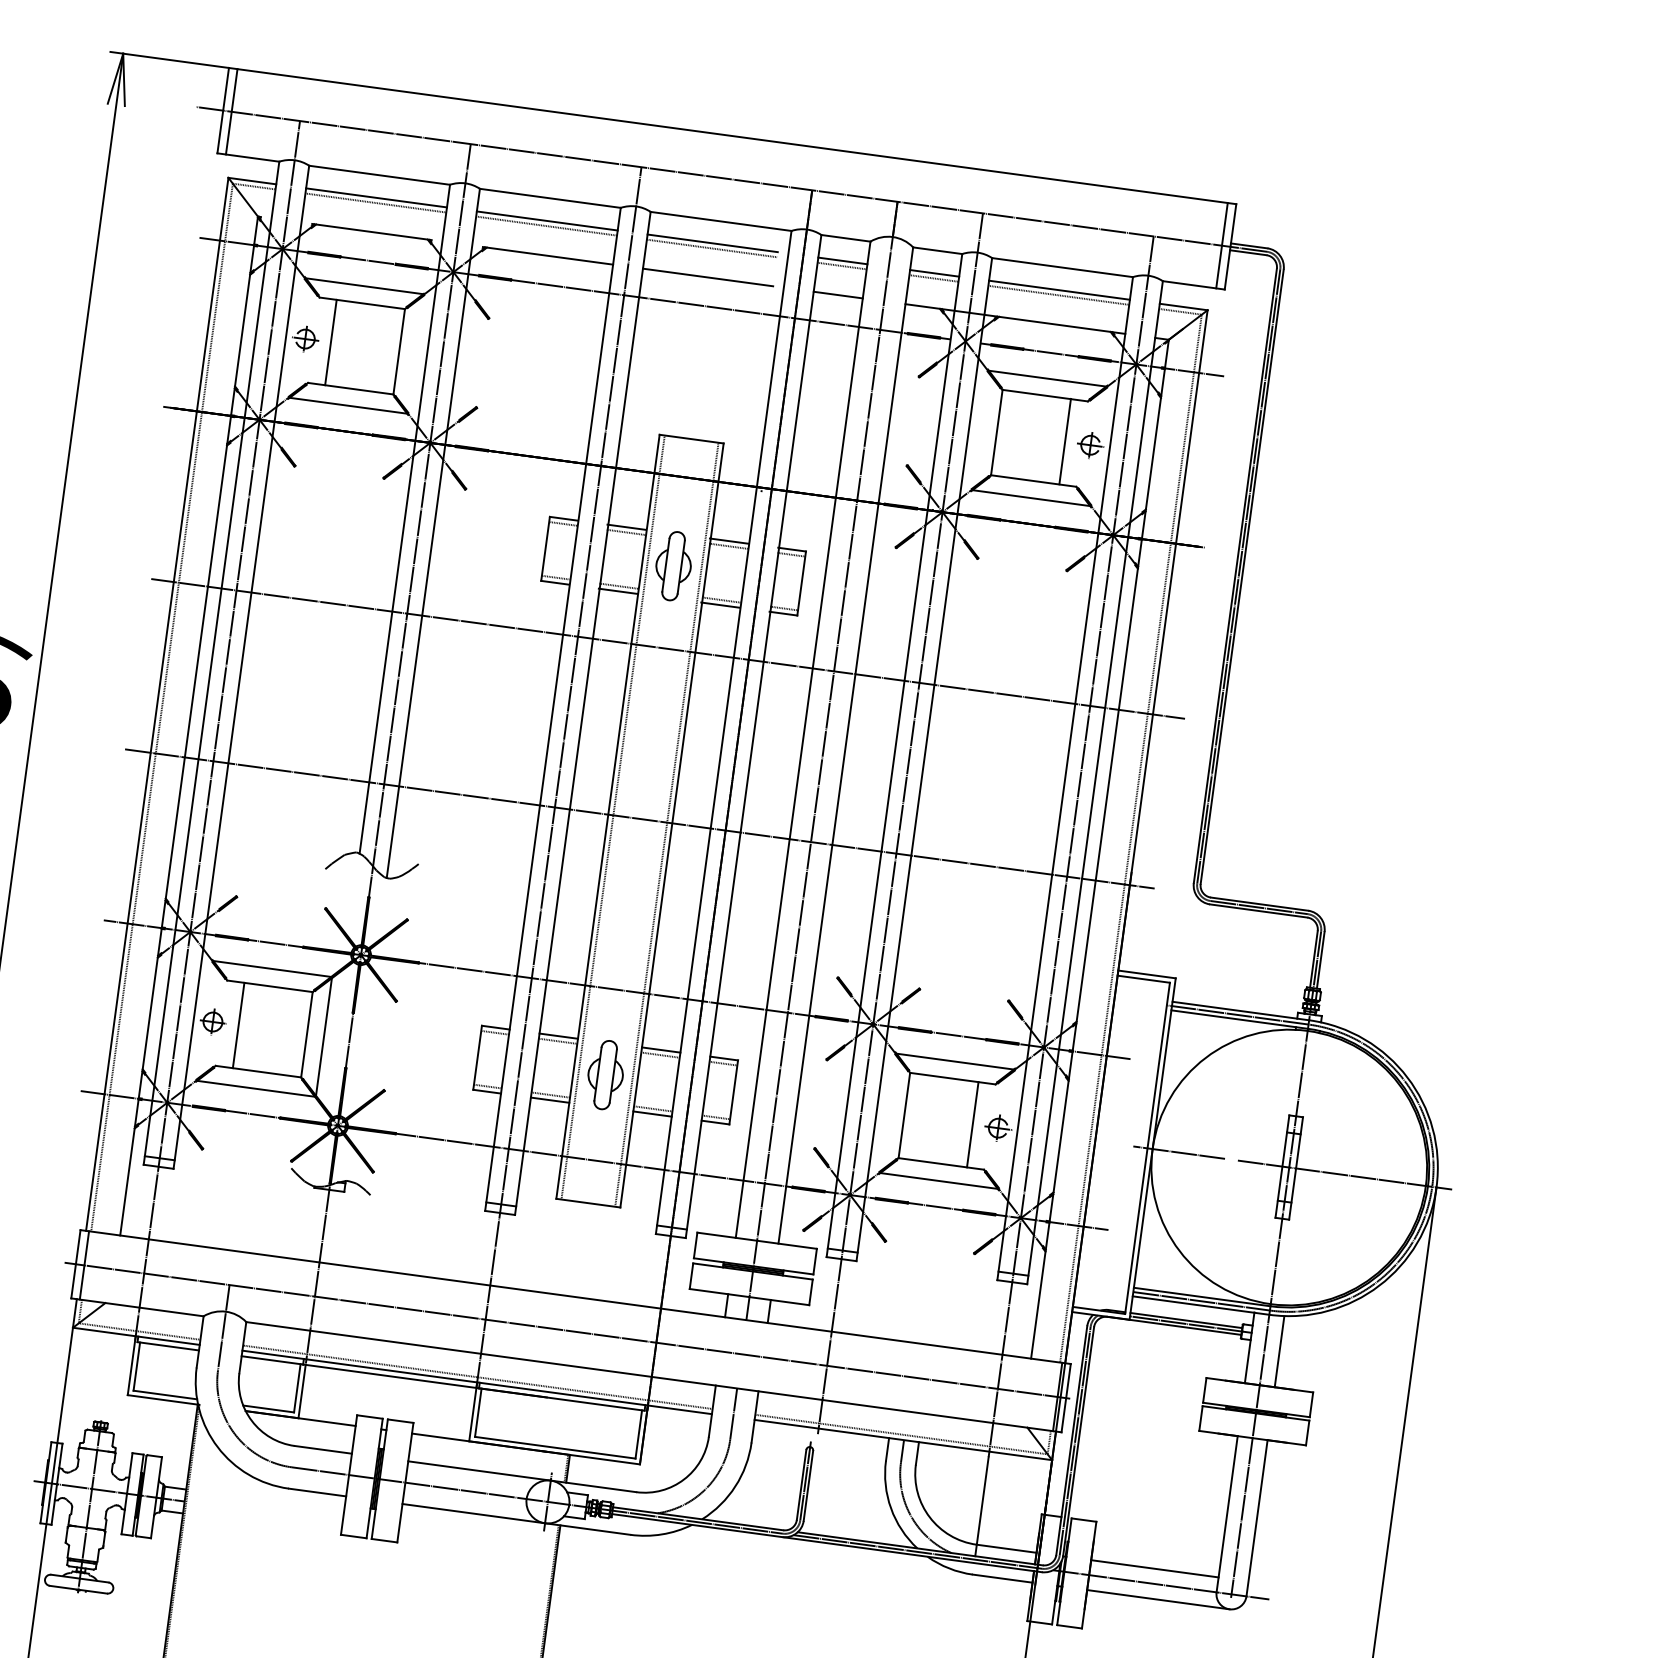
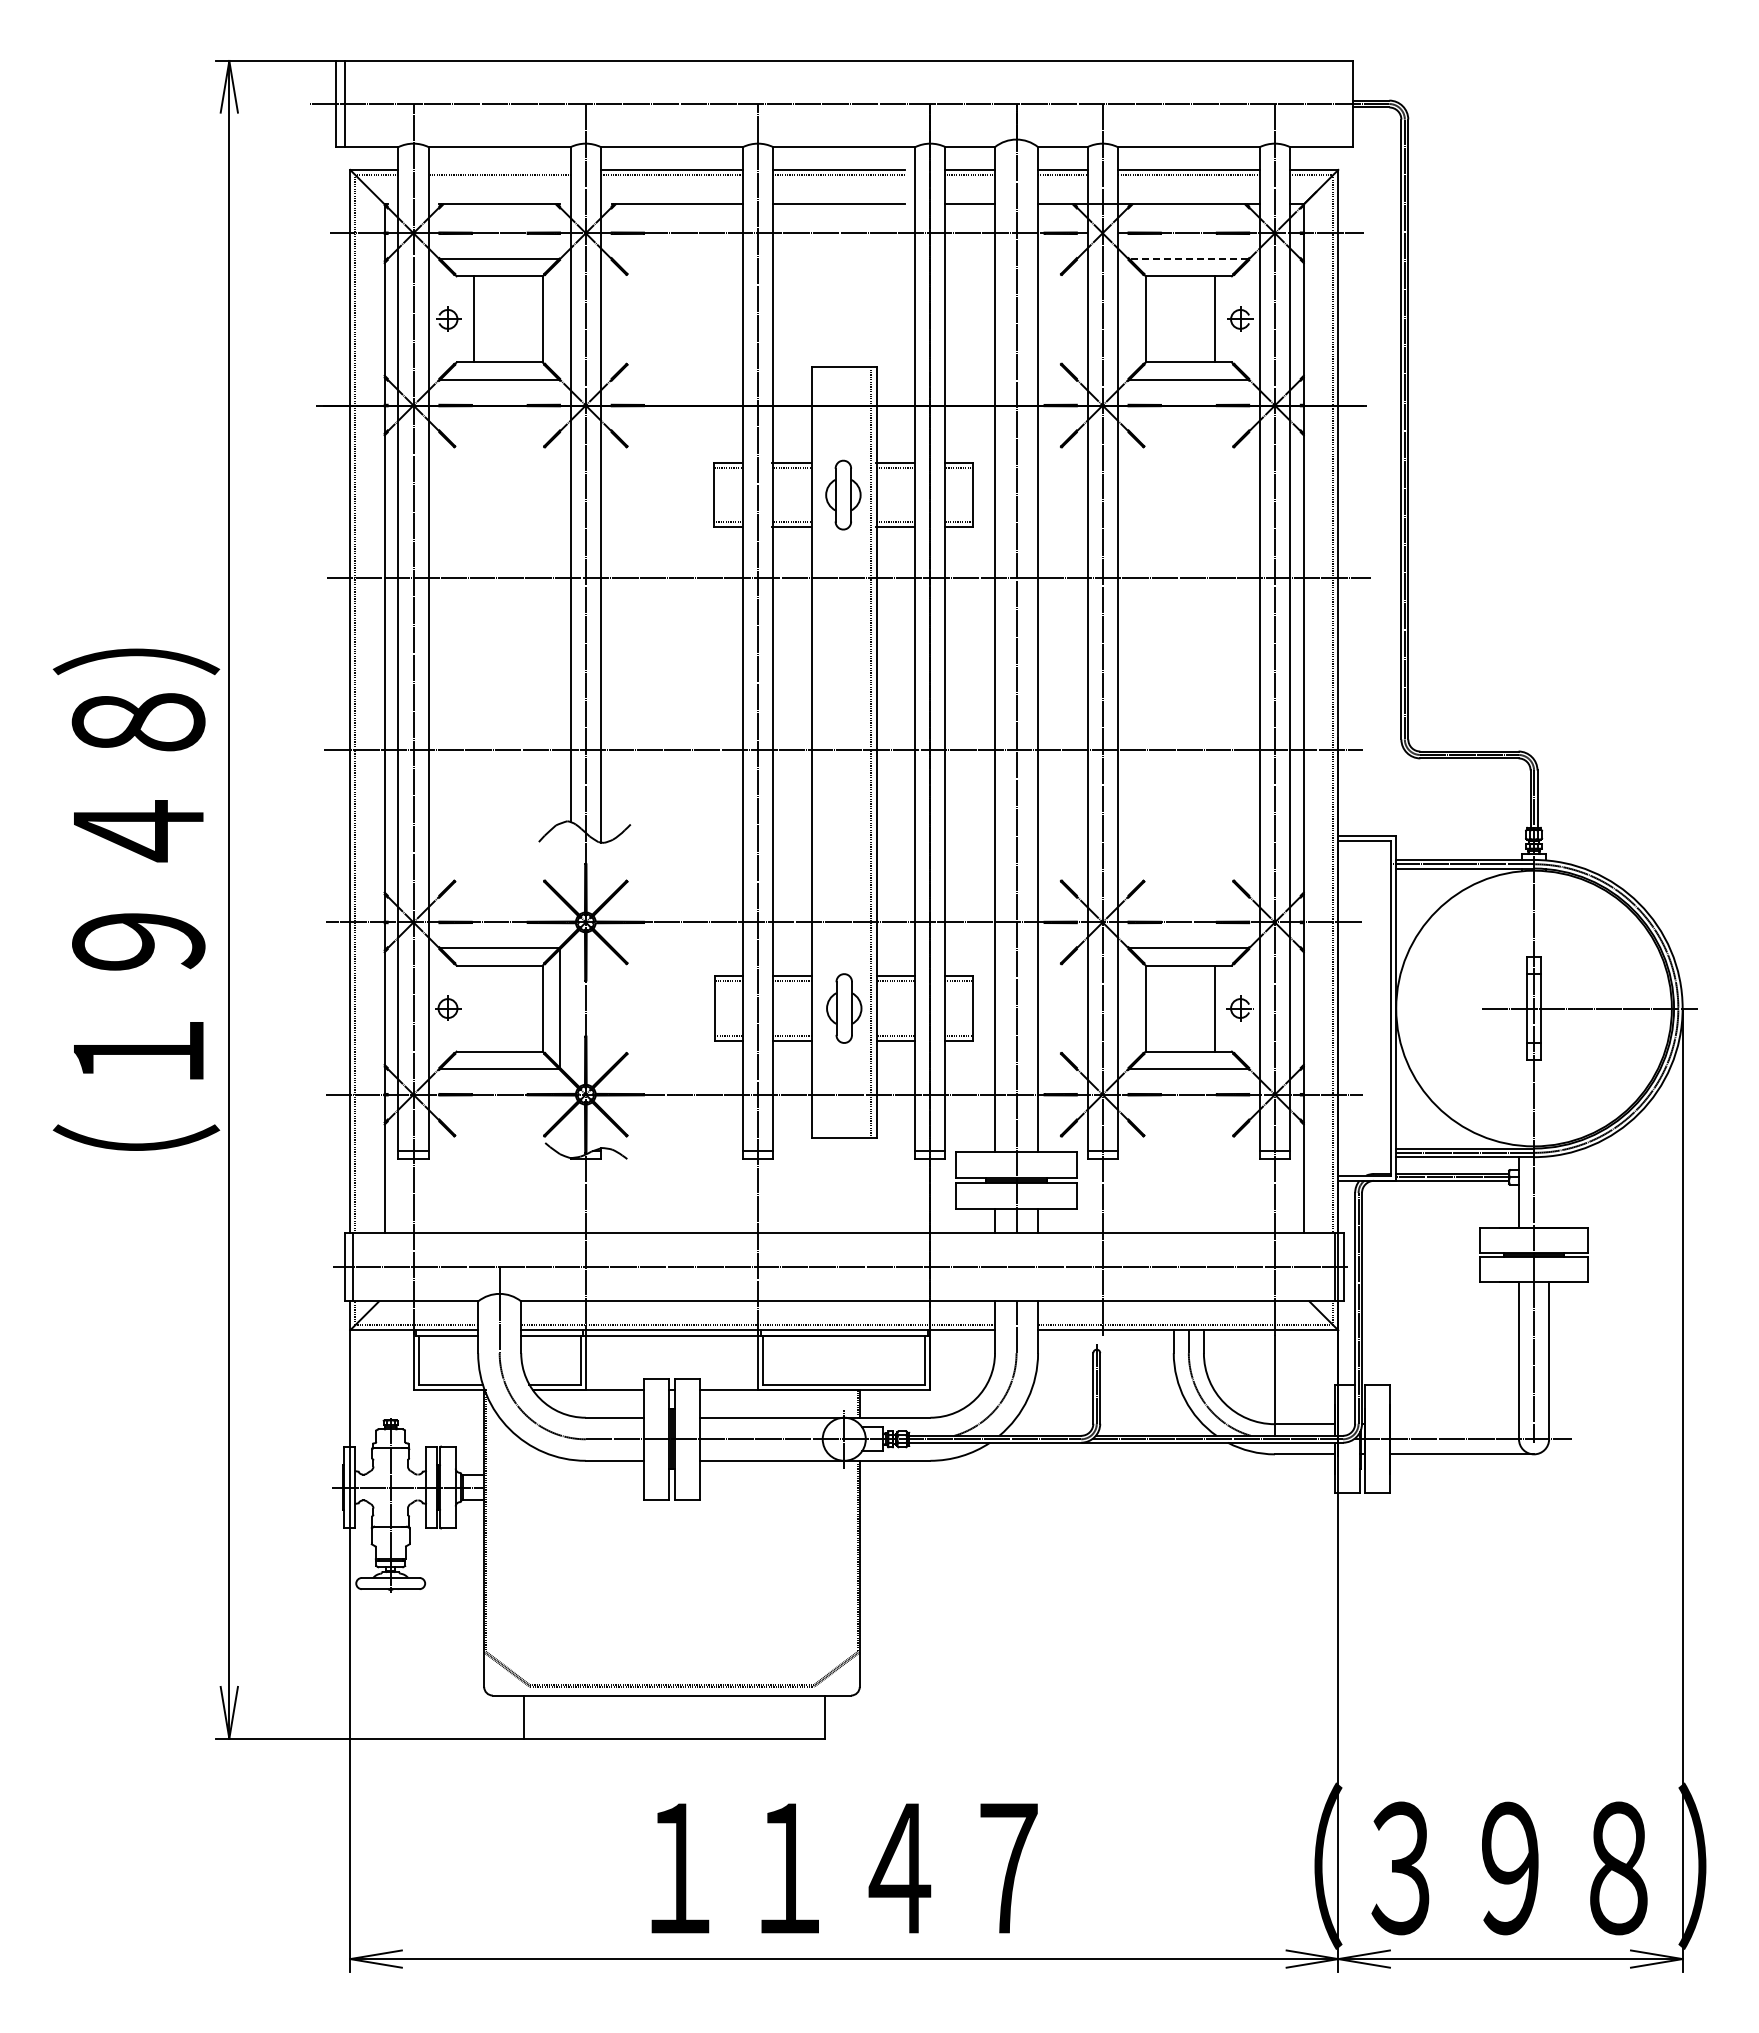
line: (376, 197) -> (499, 169), removed
line: (1221, 245) -> (1343, 103), removed
line: (1047, 378) -> (1188, 259), solid -> dashed
line: (613, 816) -> (817, 751), removed
line: (238, 1025) -> (473, 1008), removed
line: (1178, 1152) -> (1422, 1008), removed
line: (1279, 1351) -> (1549, 1192), removed
line: (1154, 1569) -> (1454, 1424), removed

